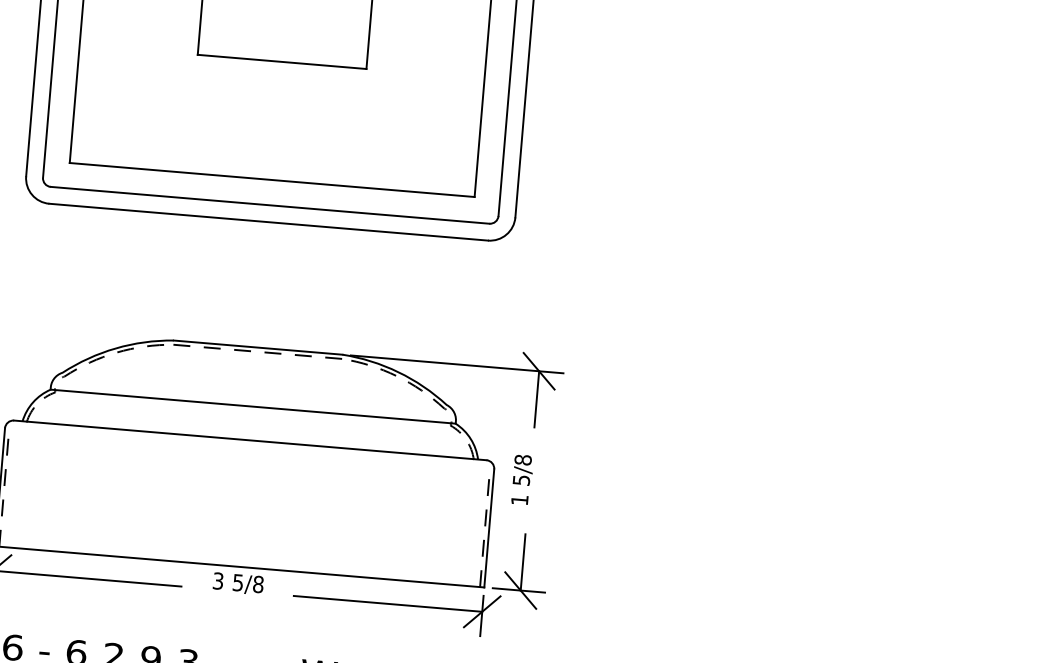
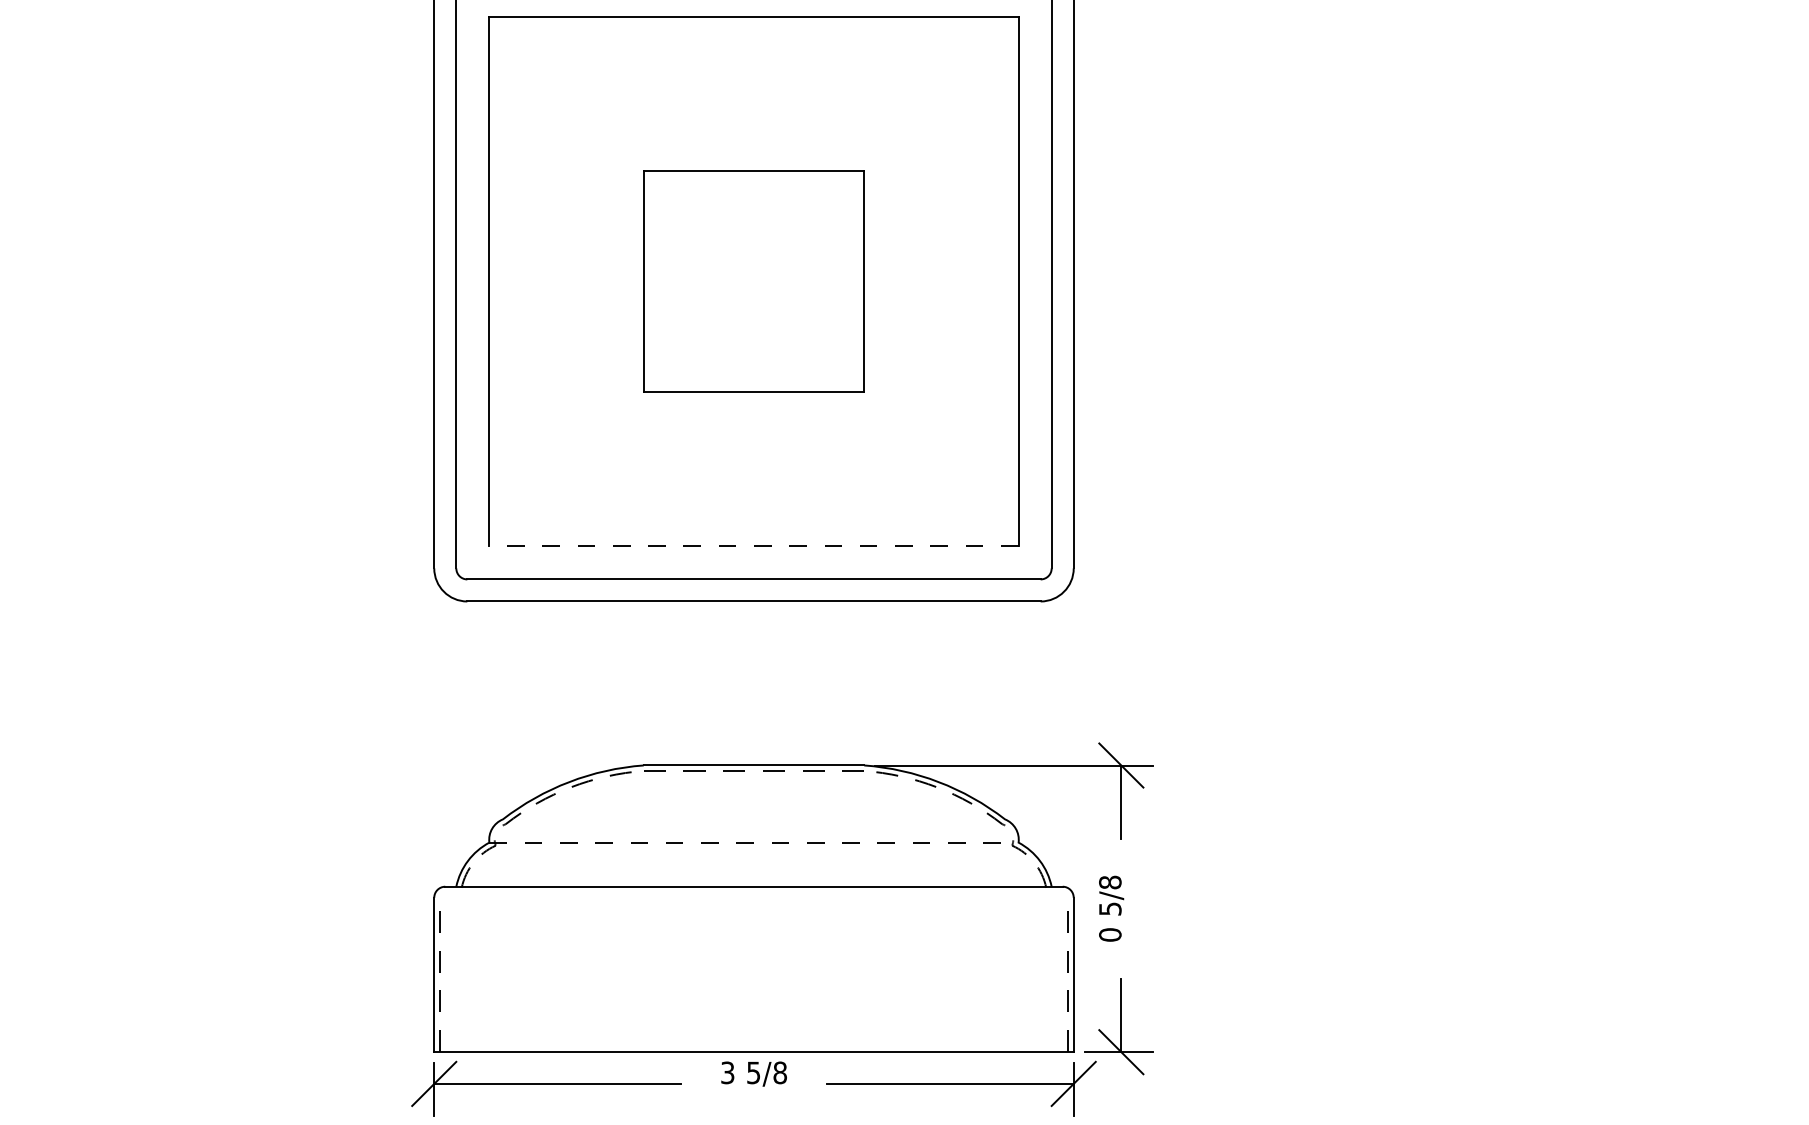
line: (272, 180) -> (754, 546), solid -> dashed
line: (253, 406) -> (754, 842), solid -> dashed
text: (519, 499) -> (1110, 934), 1 -> 0

